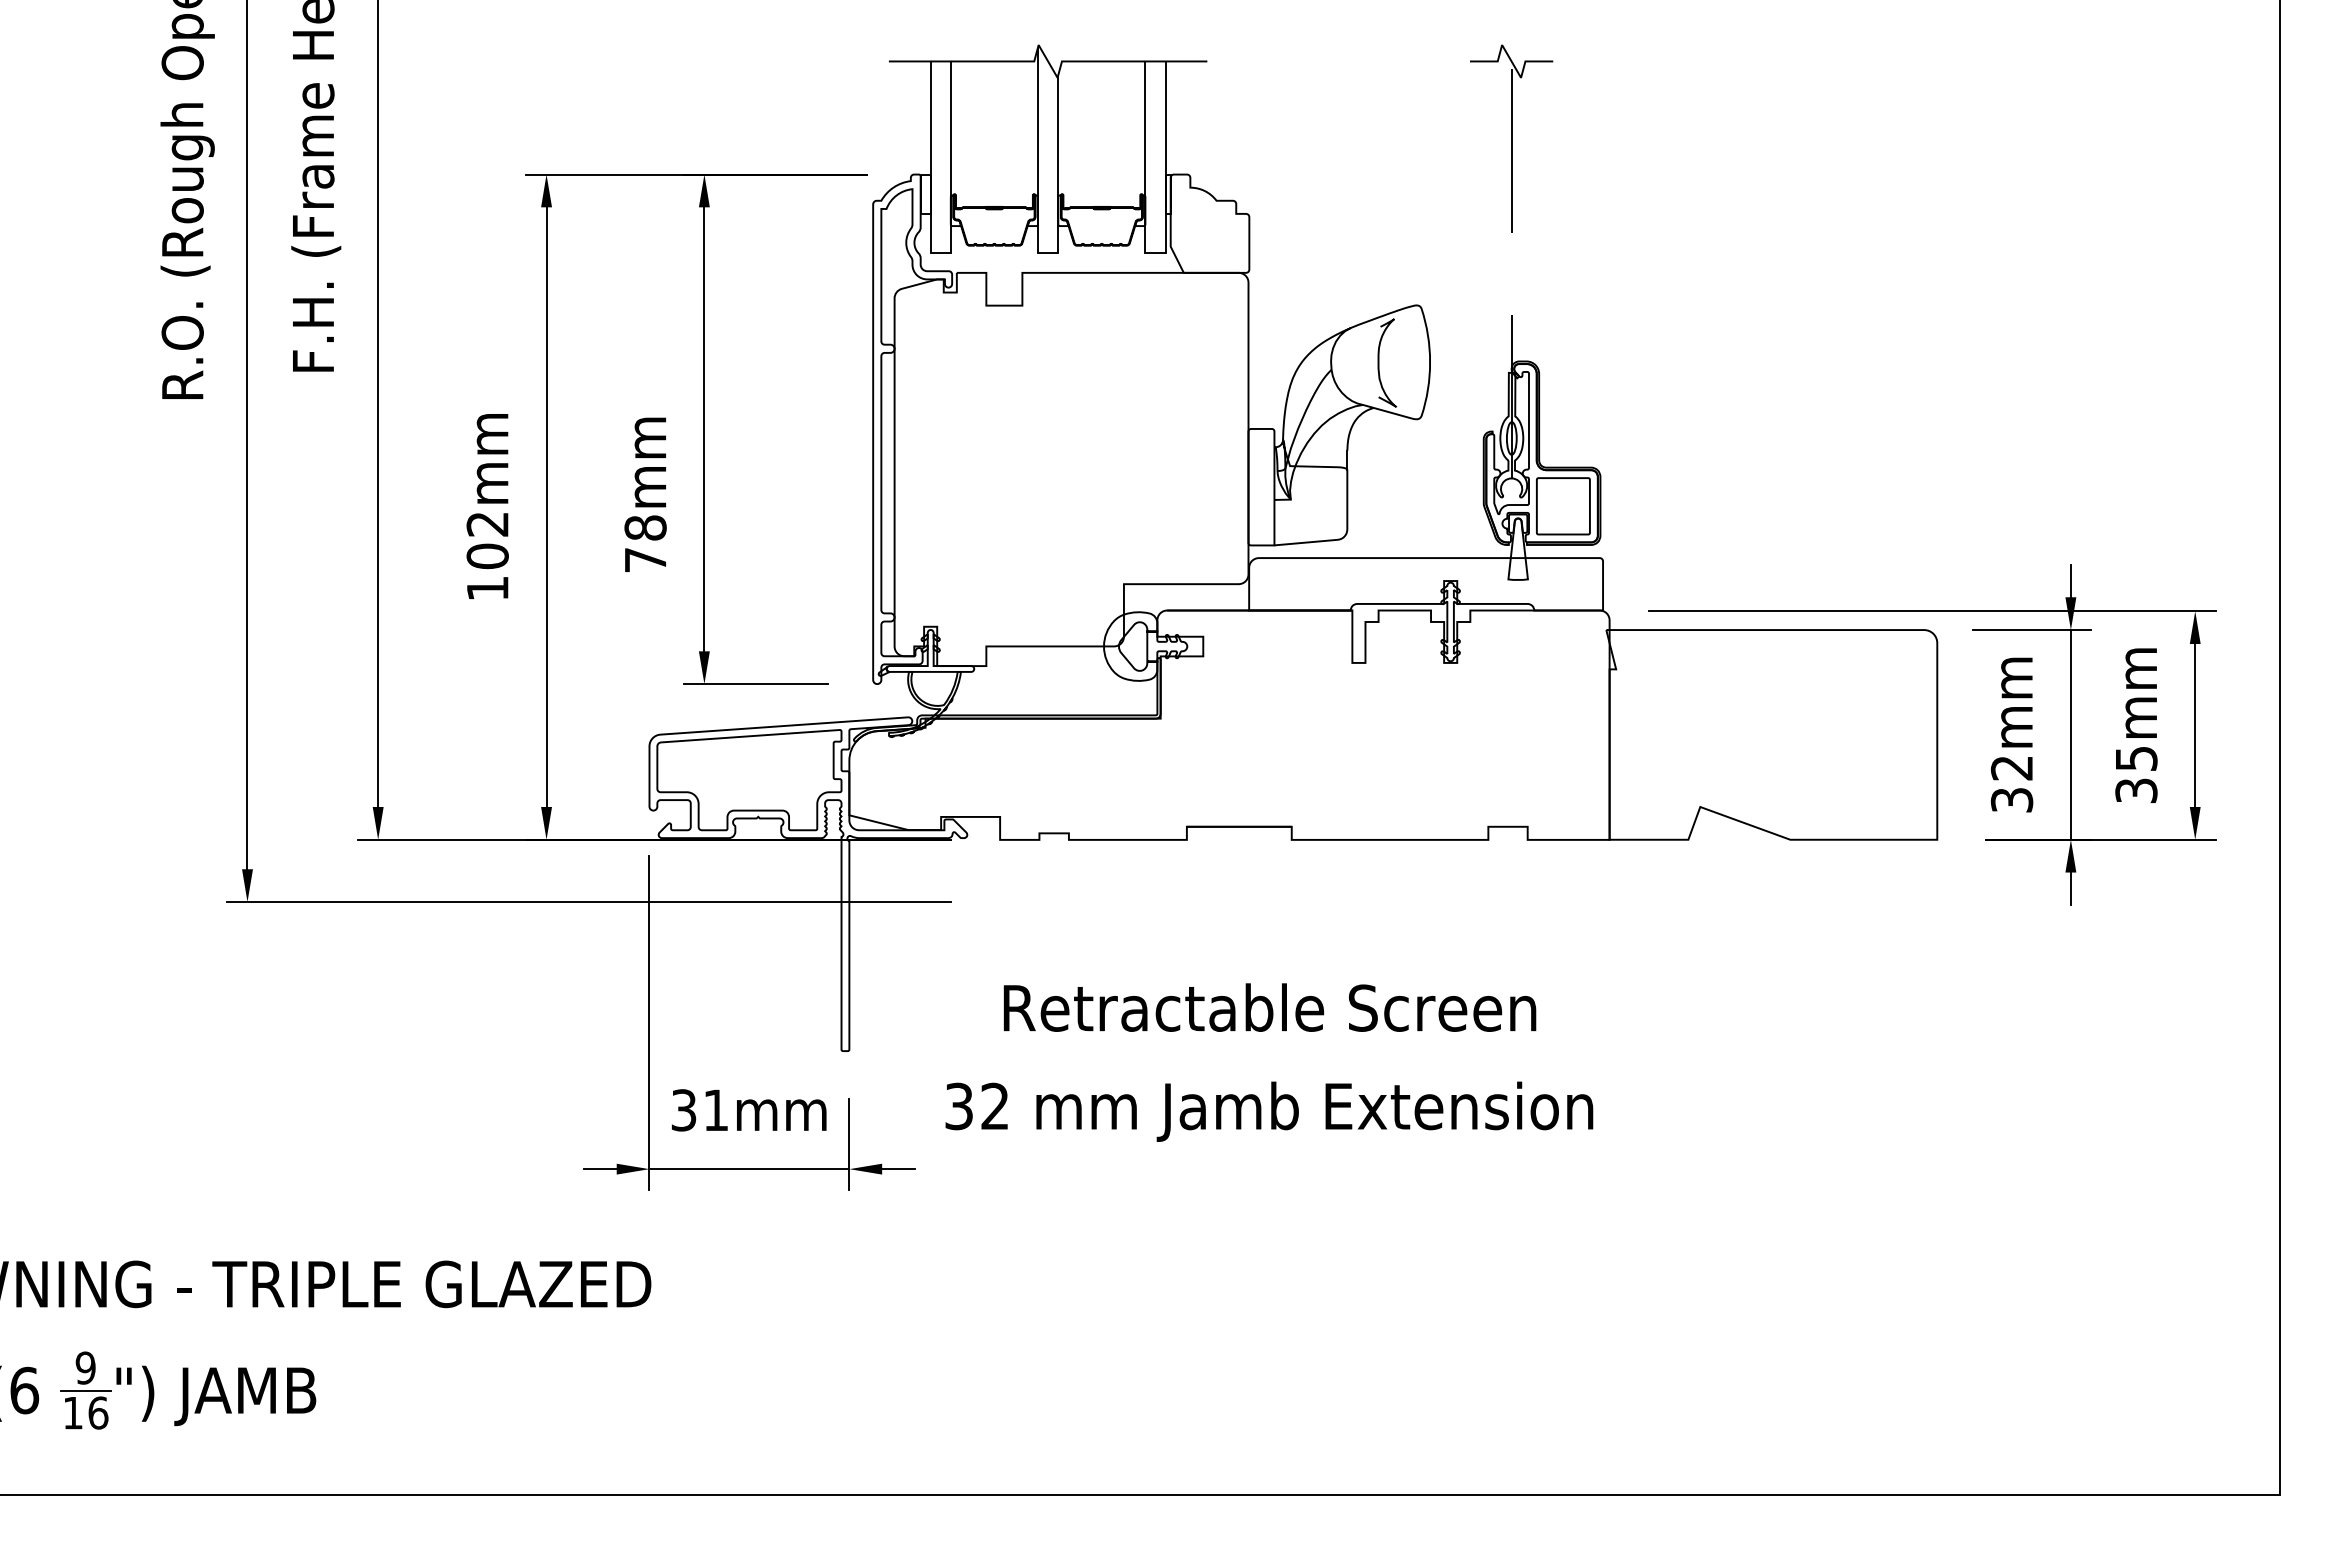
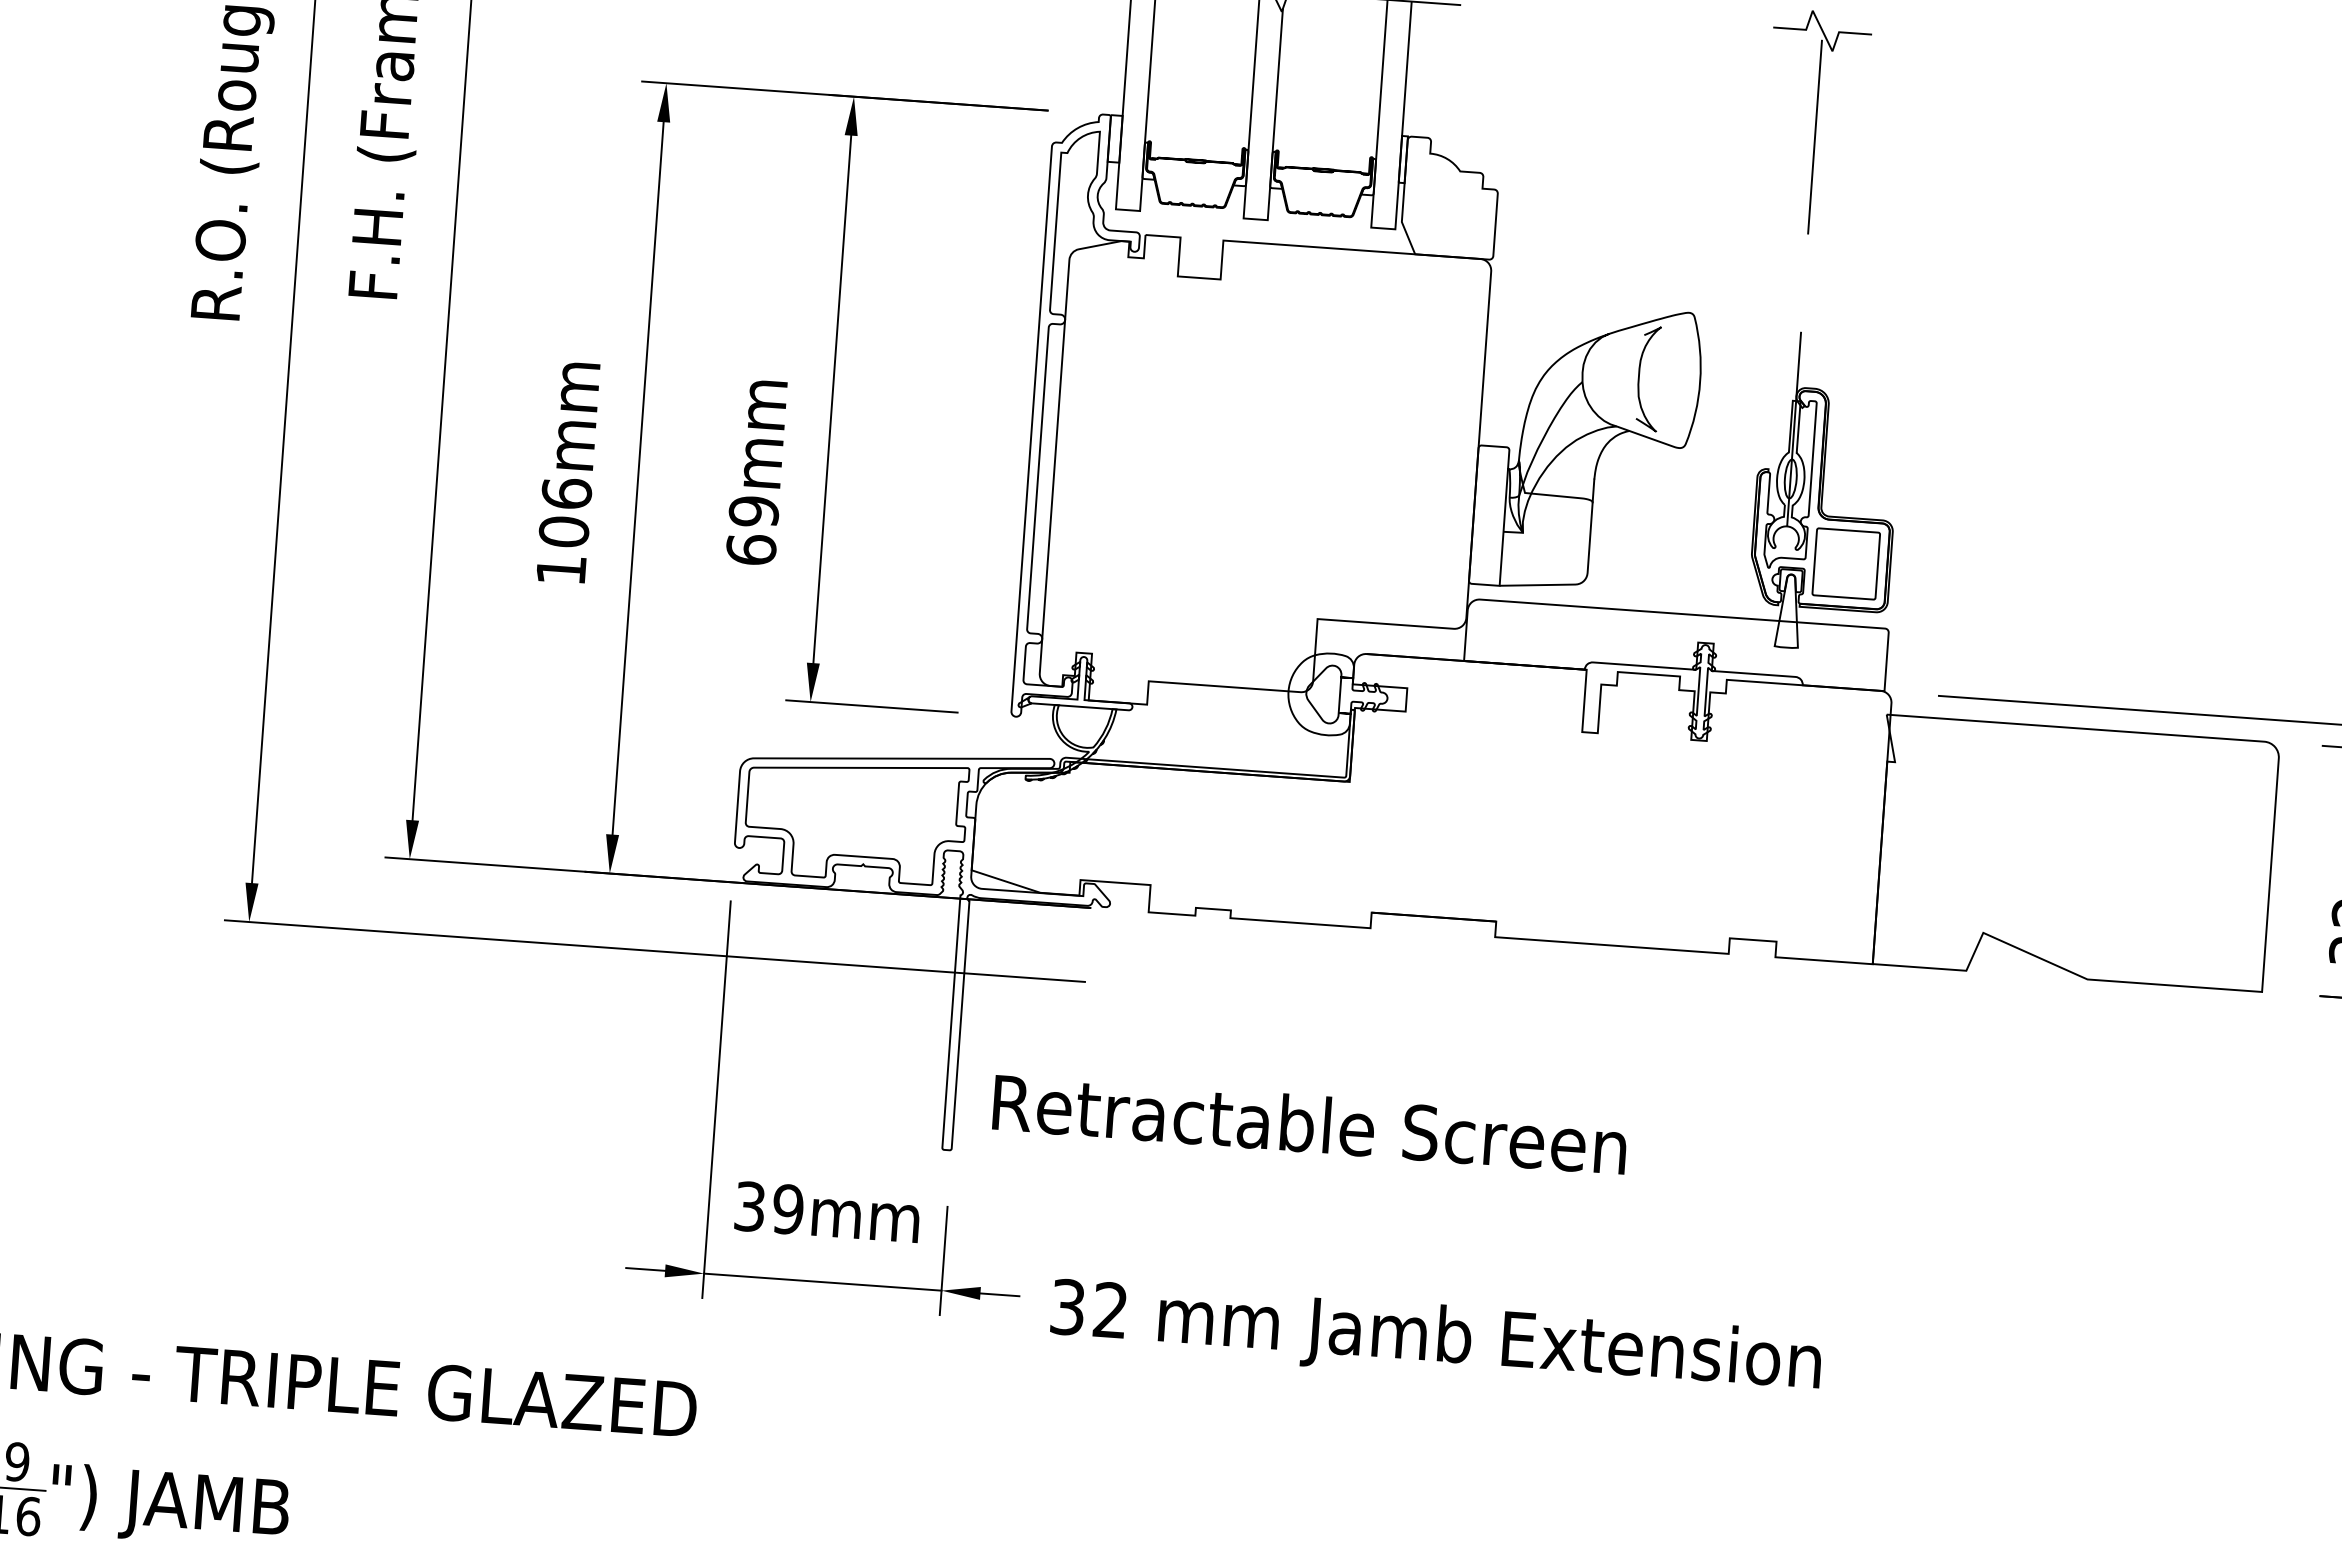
text: (487, 523) -> (566, 492), 102mm -> 106mm
text: (645, 543) -> (752, 529), 78mm -> 69mm
text: (1269, 1007) -> (1309, 1123), moved
text: (715, 1110) -> (787, 1209), 31mm -> 39mm
text: (1269, 1111) -> (1436, 1339), moved

